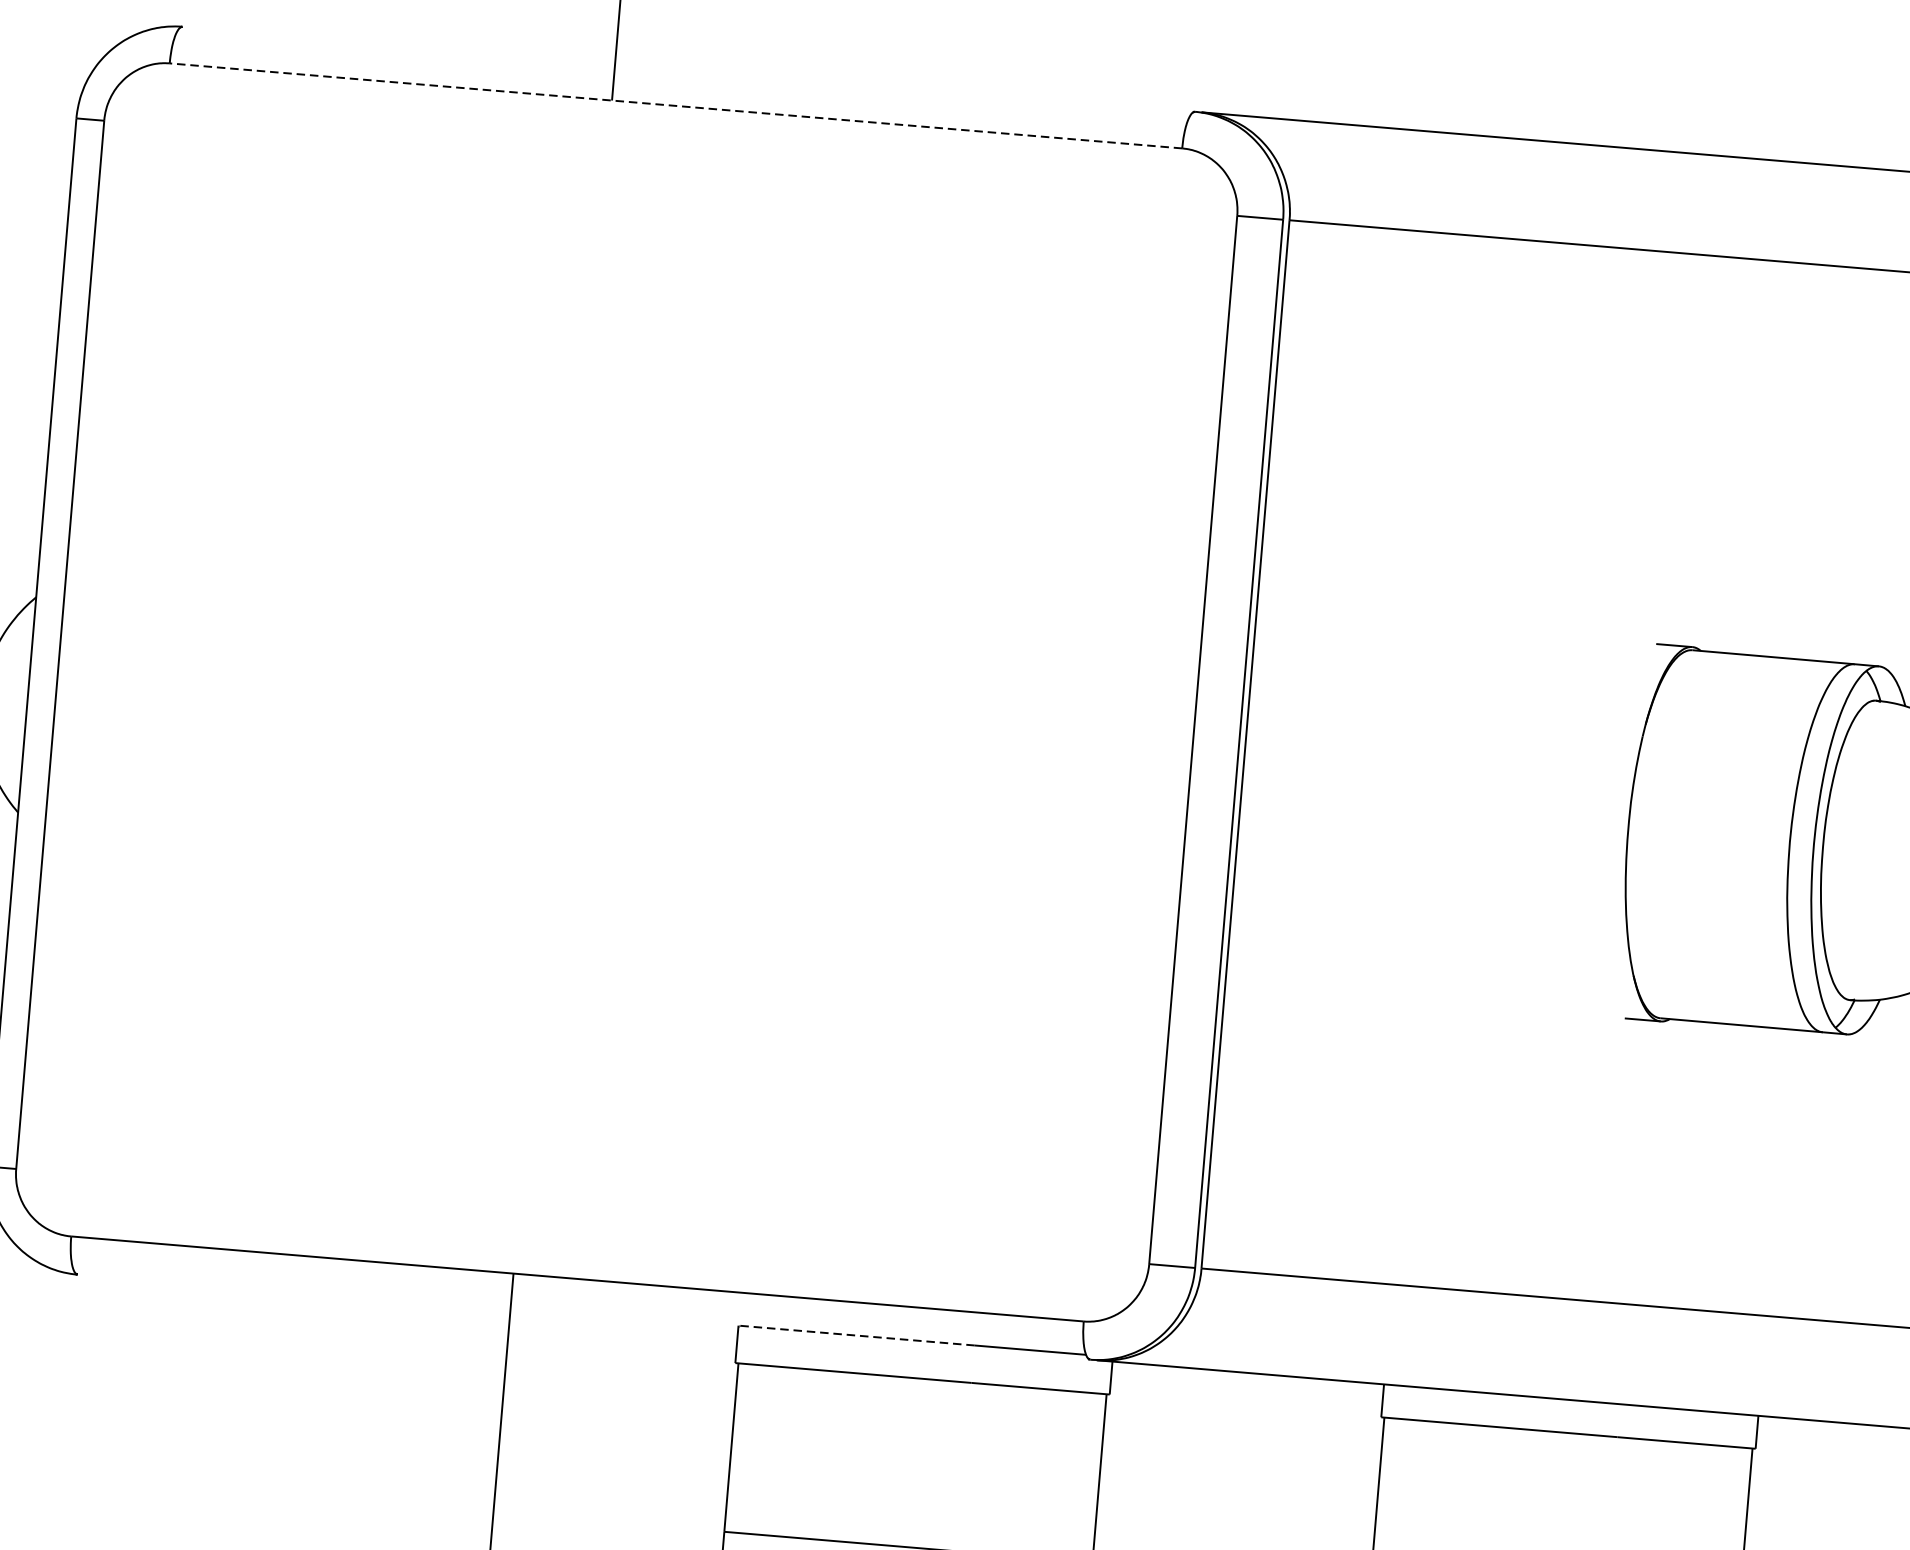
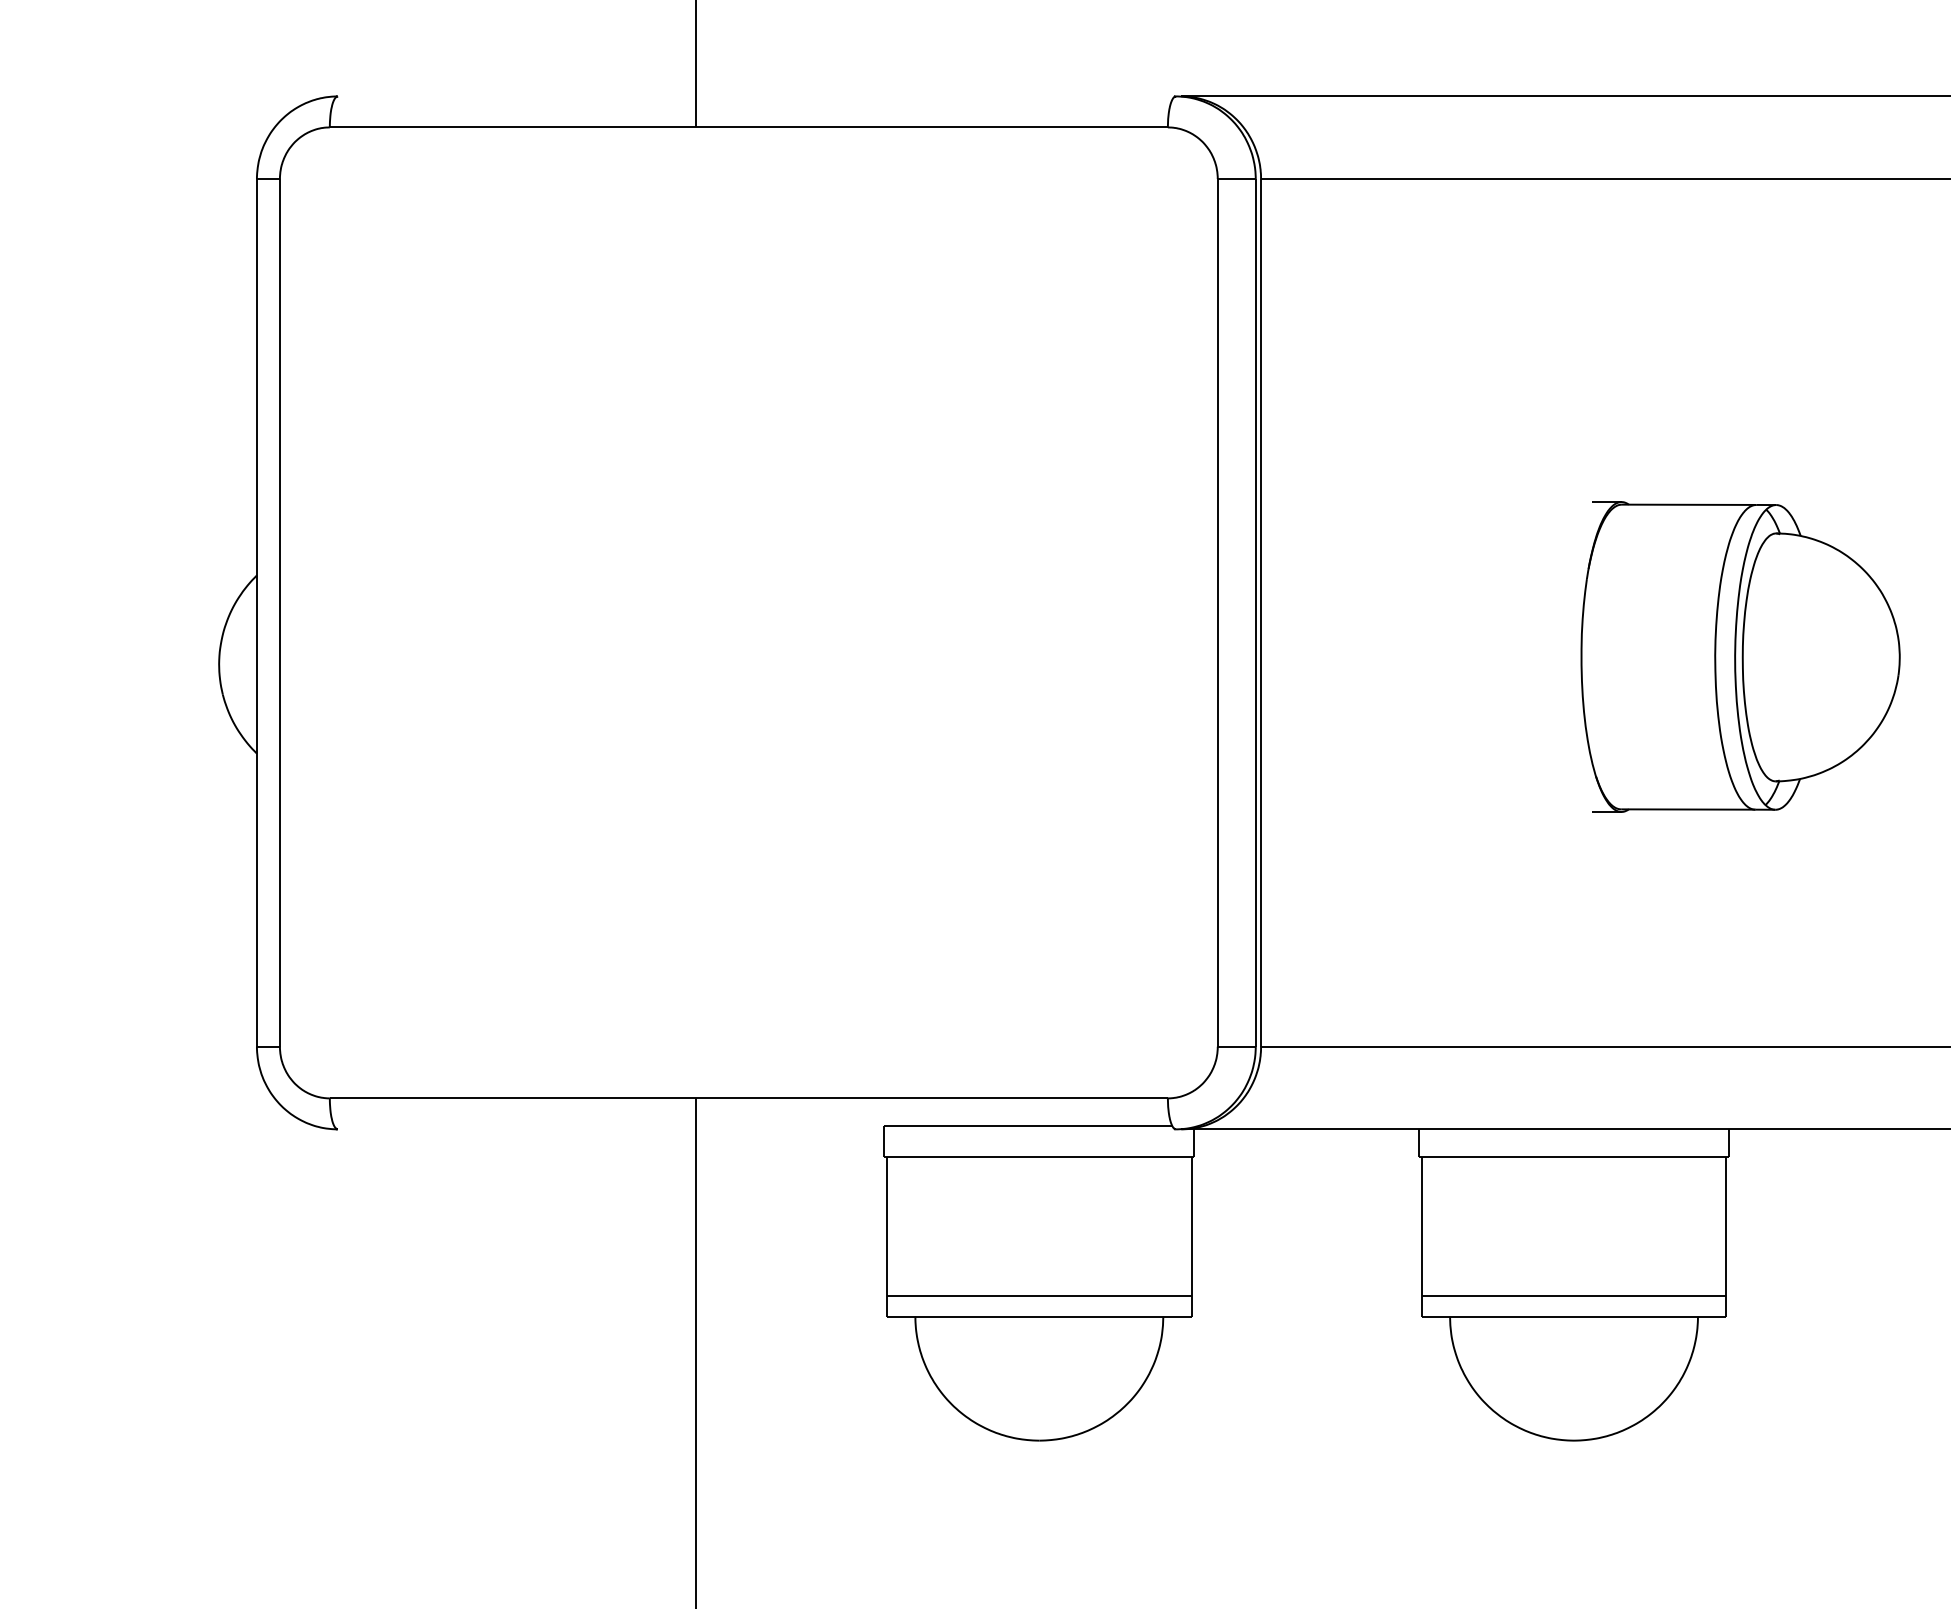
line: (675, 105) -> (748, 127), dashed -> solid
line: (855, 1335) -> (981, 1125), dashed -> solid

